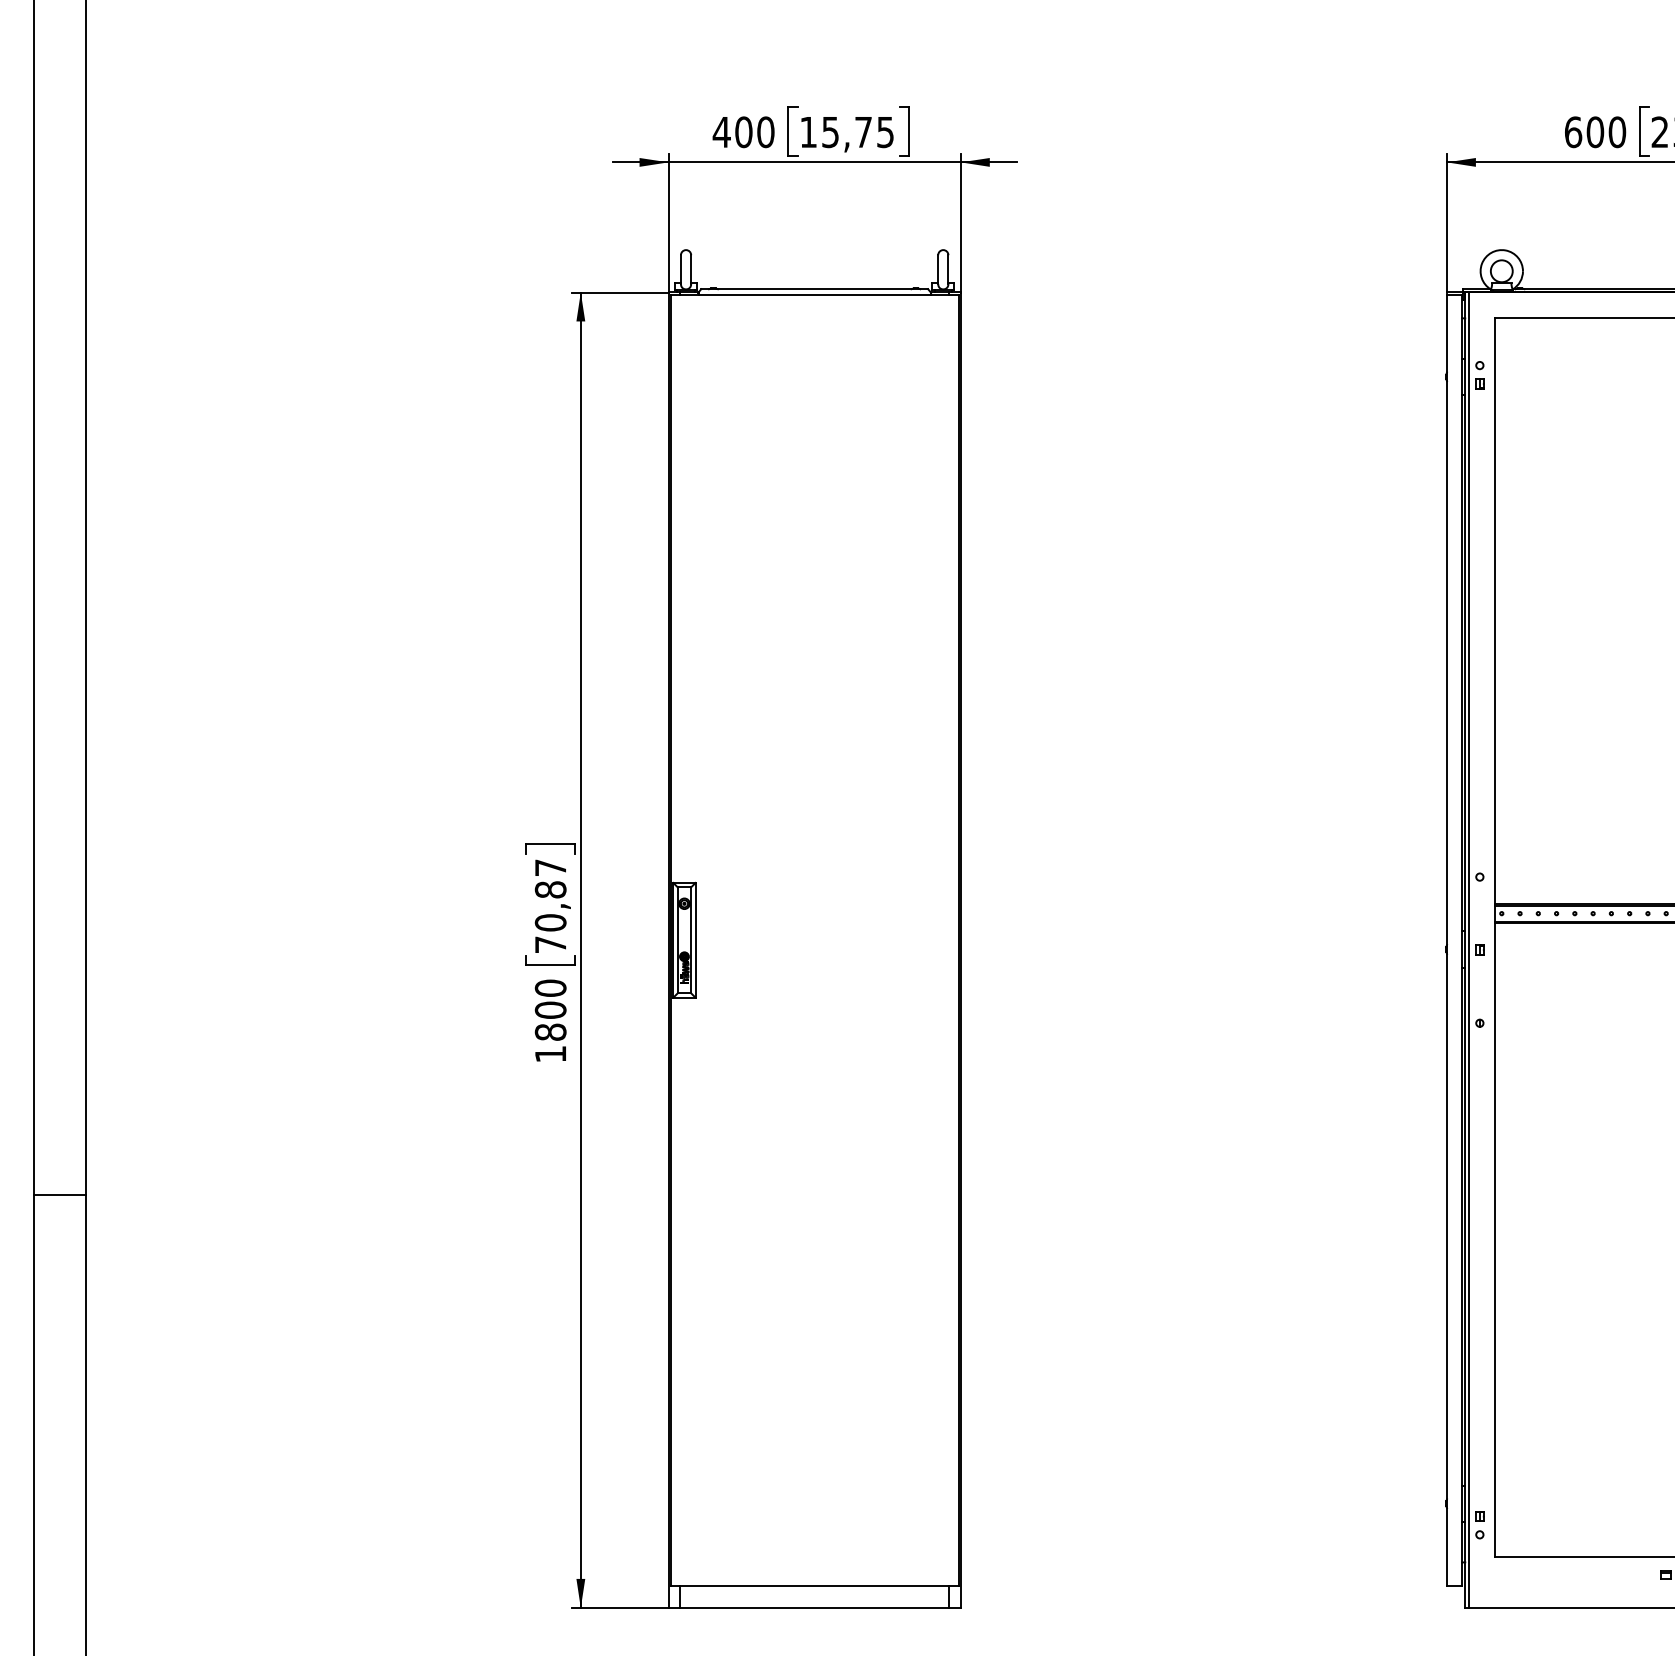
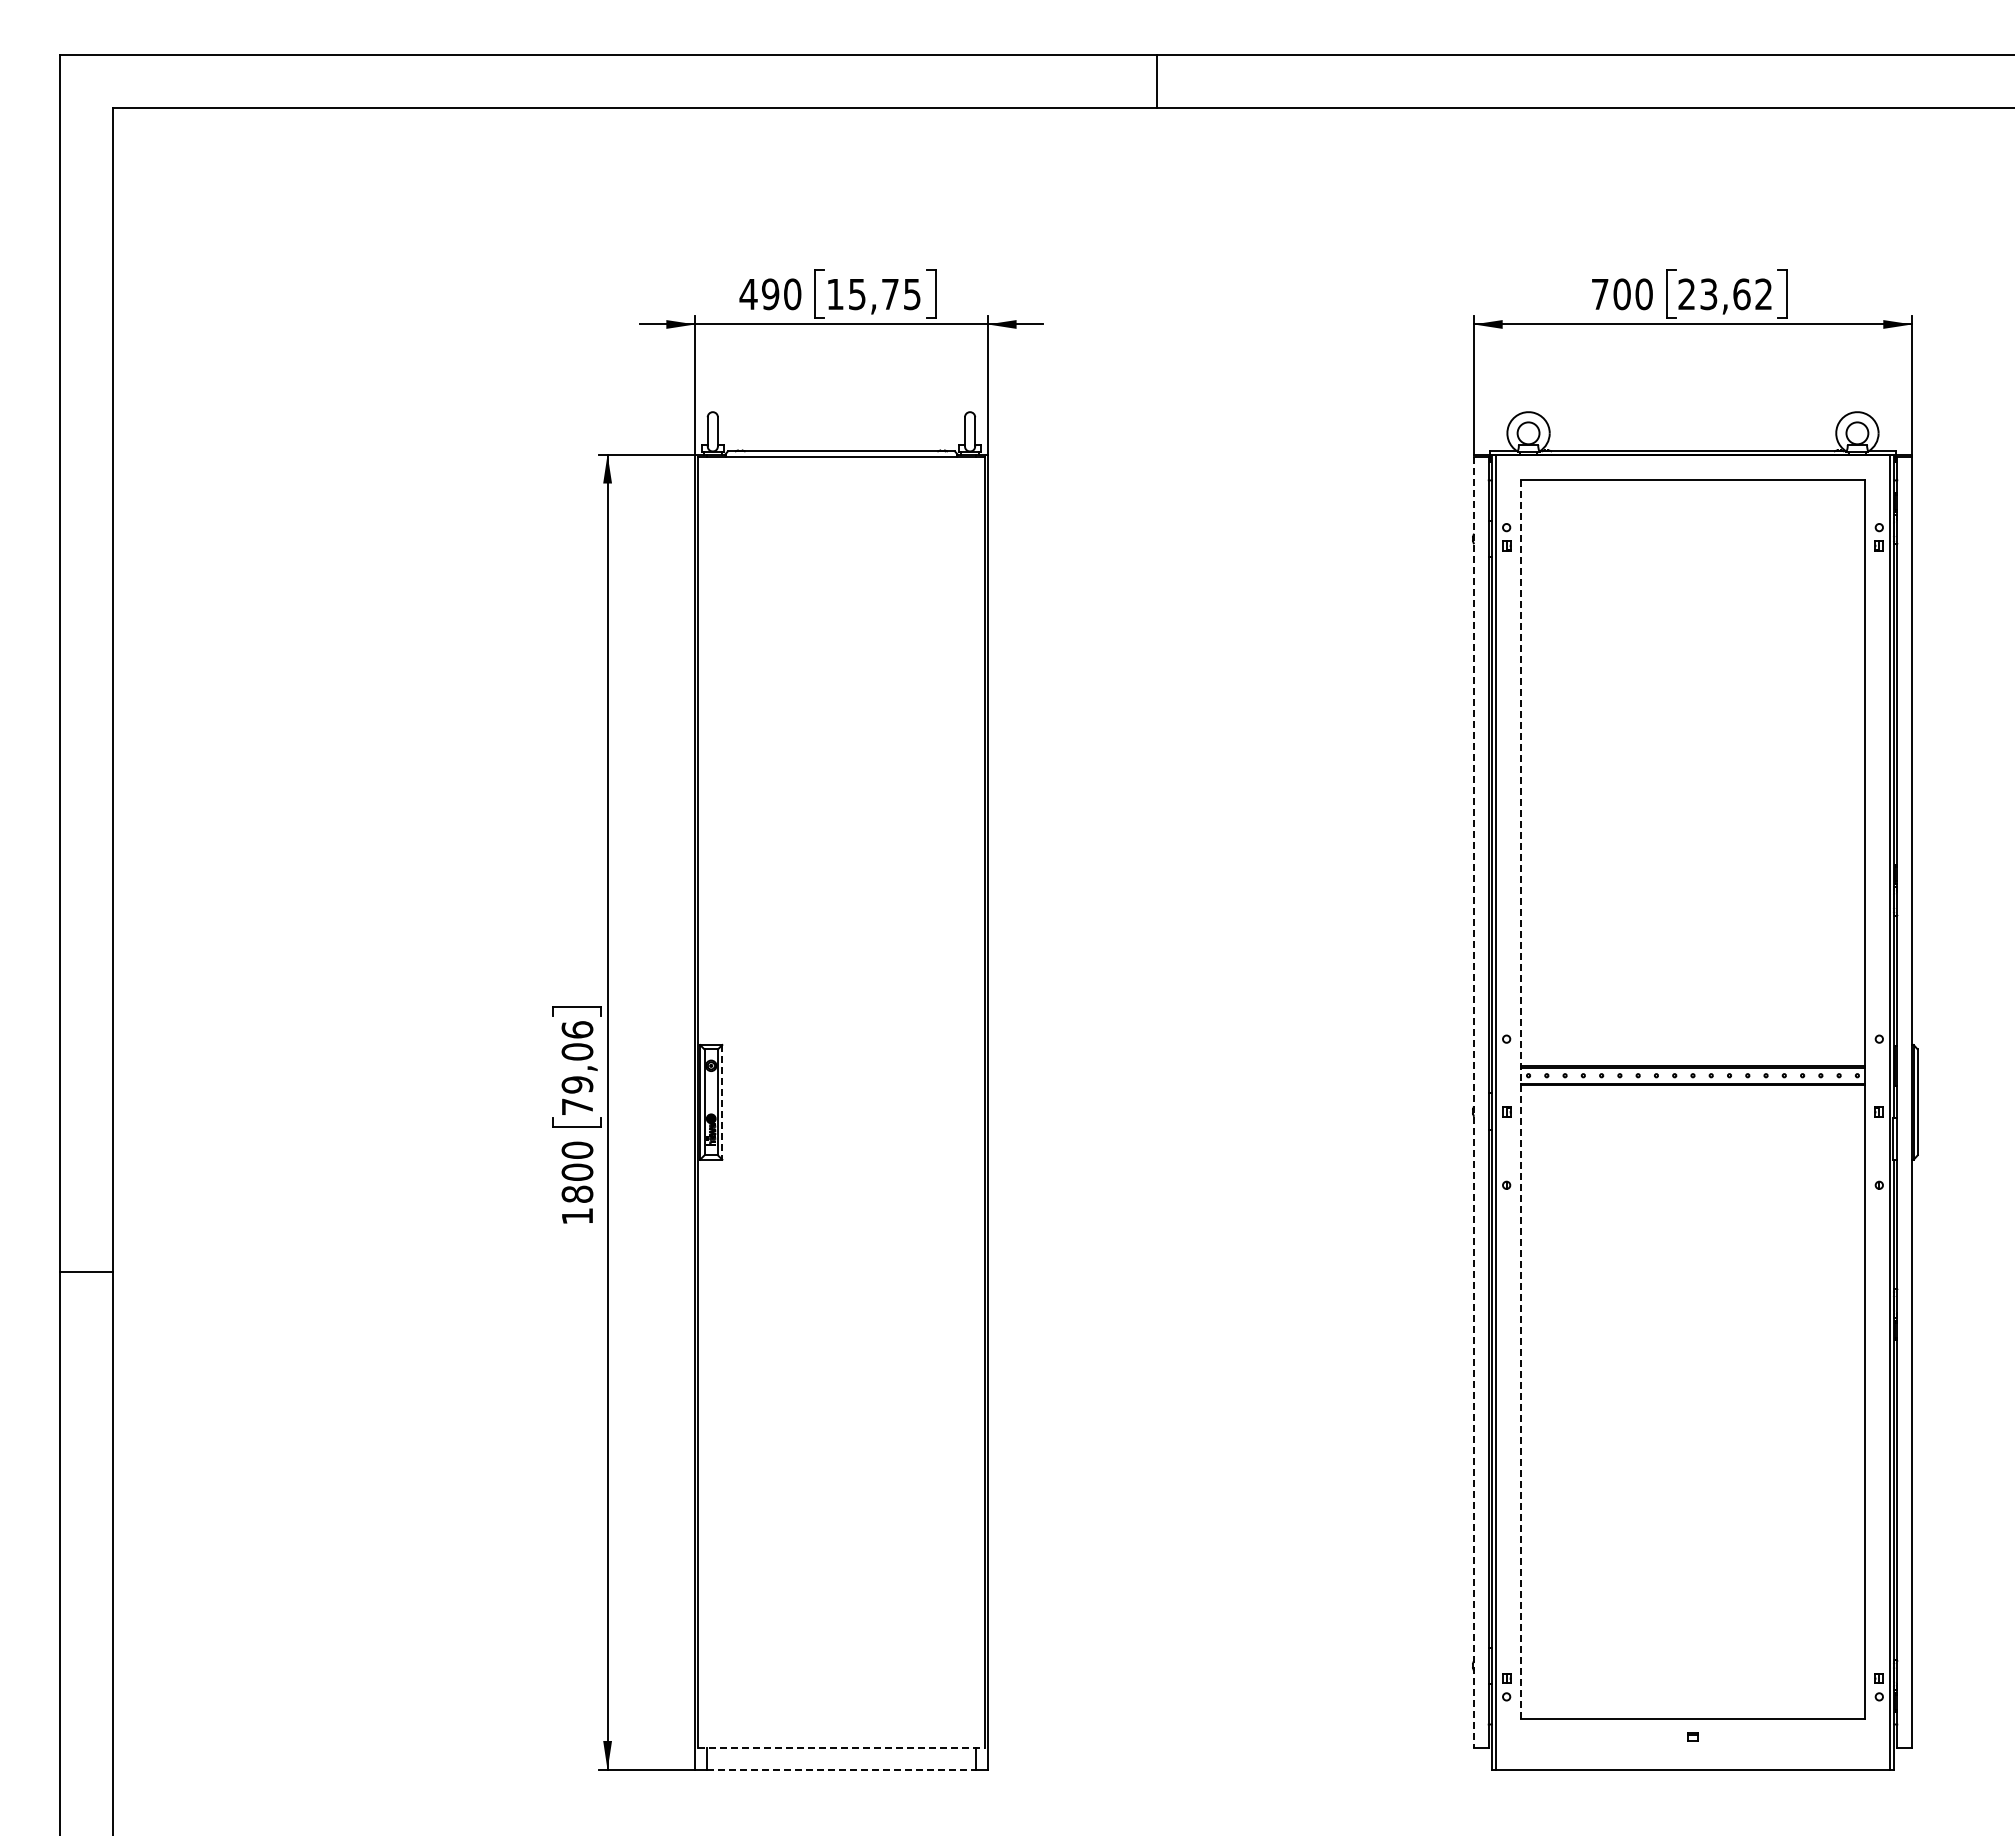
text: (743, 132) -> (770, 294), 400 -> 490
text: (1572, 132) -> (1599, 294), 600 -> 700
text: (550, 895) -> (577, 1057), 70,87 -> 79,06
line: (1494, 937) -> (1521, 1099), solid -> dashed
line: (695, 940) -> (722, 1102), solid -> dashed
line: (1446, 940) -> (1473, 1102), solid -> dashed
line: (59, 1195) -> (86, 1272), moved
line: (814, 1586) -> (841, 1748), solid -> dashed
line: (814, 1607) -> (841, 1769), solid -> dashed

